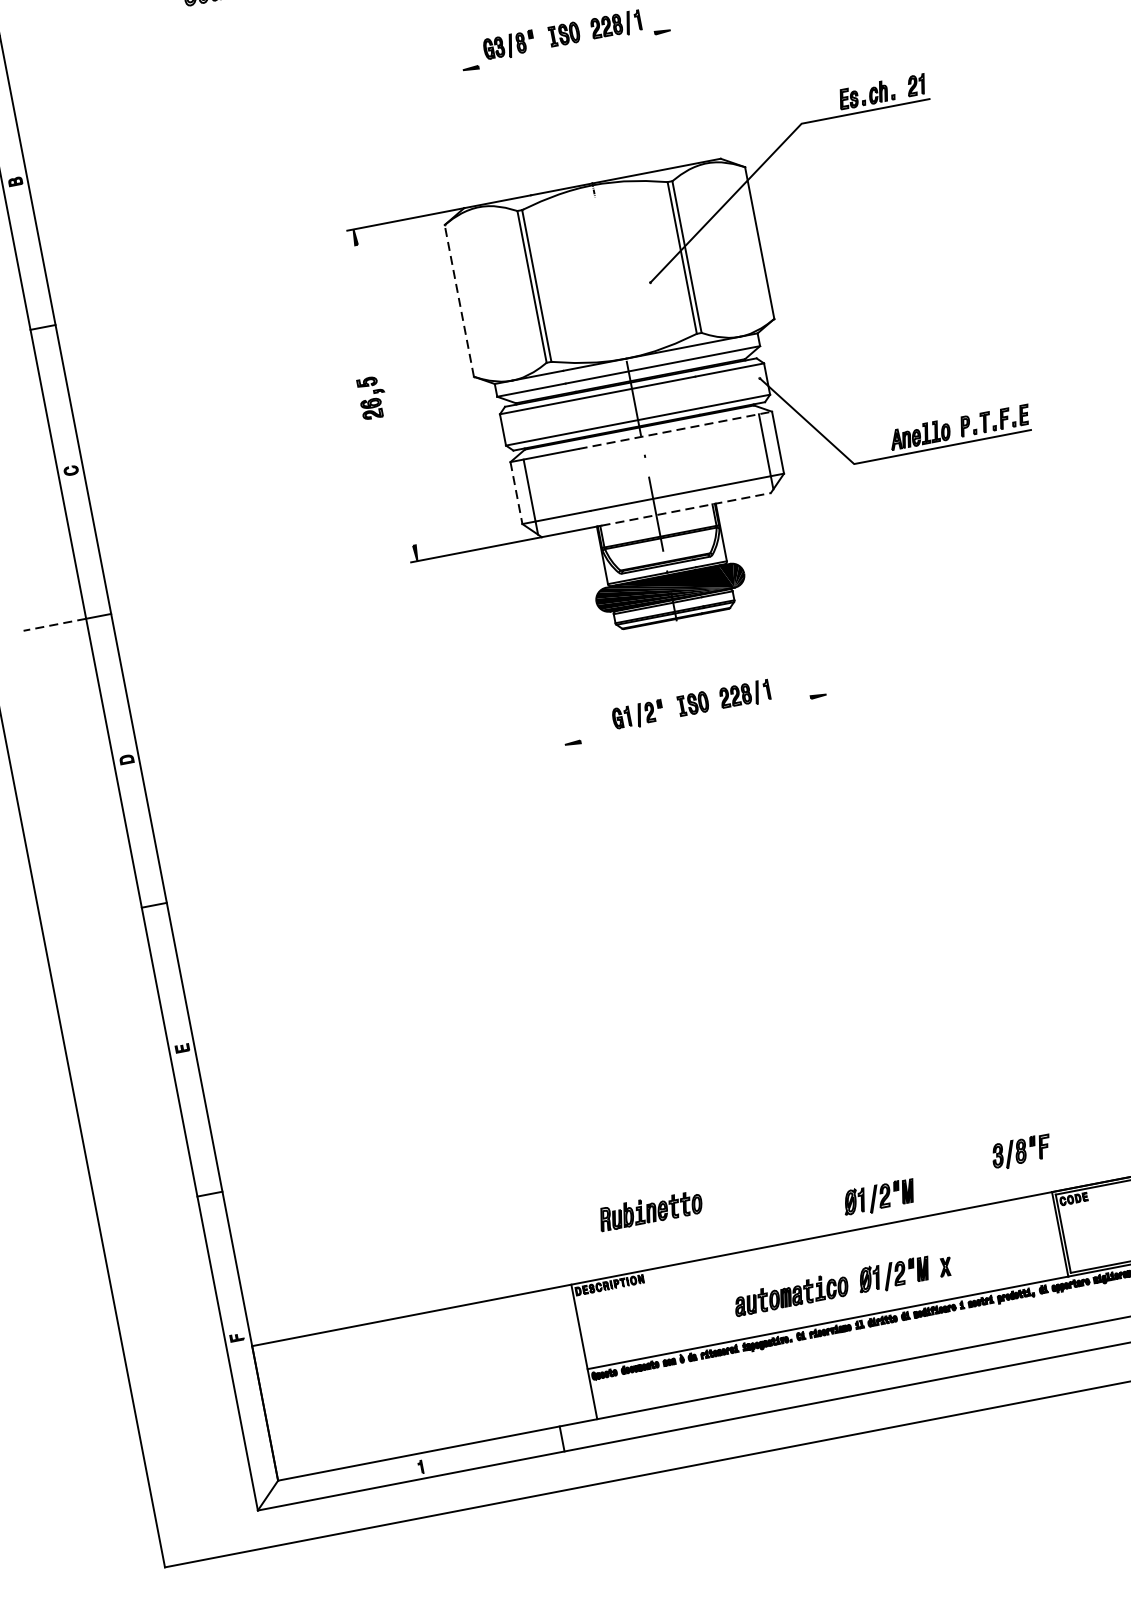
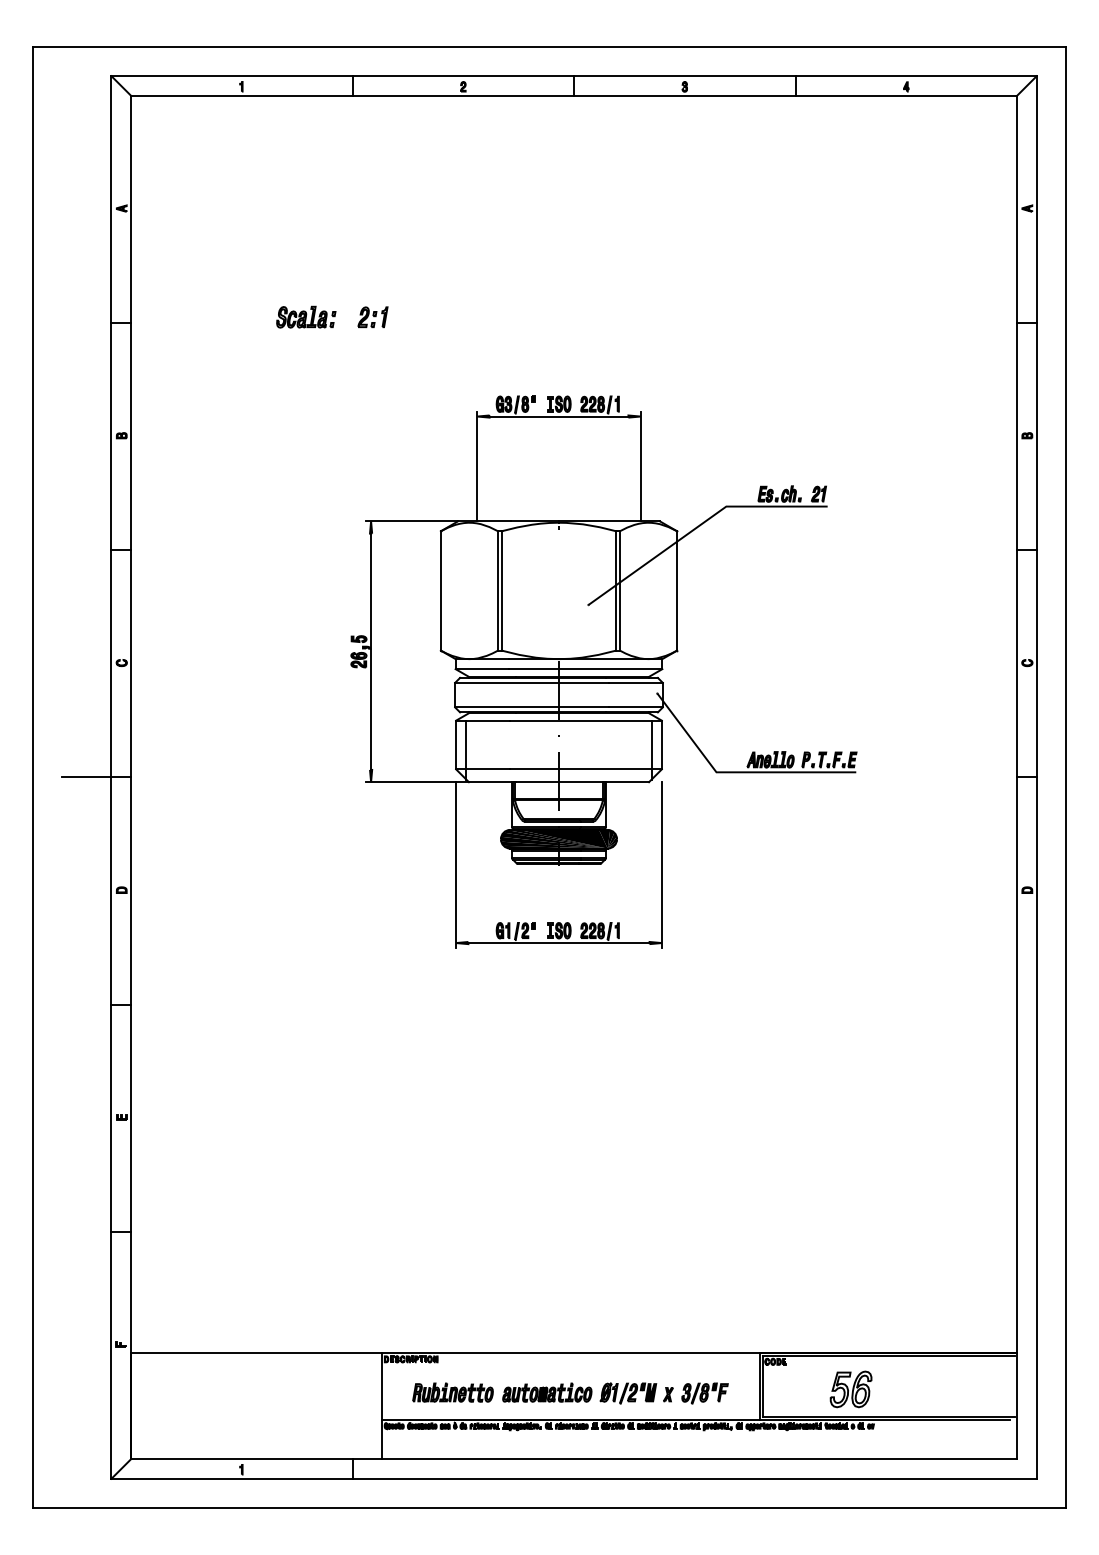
line: (566, 50) -> (558, 416), added
line: (682, 93) -> (640, 466), added
line: (475, 133) -> (477, 466), added
line: (458, 300) -> (440, 590), dashed -> solid
line: (385, 394) -> (371, 651), added
line: (676, 429) -> (586, 720), dashed -> solid
line: (517, 493) -> (456, 745), dashed -> solid
line: (686, 509) -> (582, 782), dashed -> solid
line: (806, 594) -> (661, 864), added
line: (54, 624) -> (86, 777), dashed -> solid
line: (546, 644) -> (456, 864), added
line: (695, 720) -> (558, 943), added
part: (1021, 1152) -> (704, 1393), moved
part: (879, 1197) -> (628, 1332), removed
part: (649, 1210) -> (452, 1392), moved

